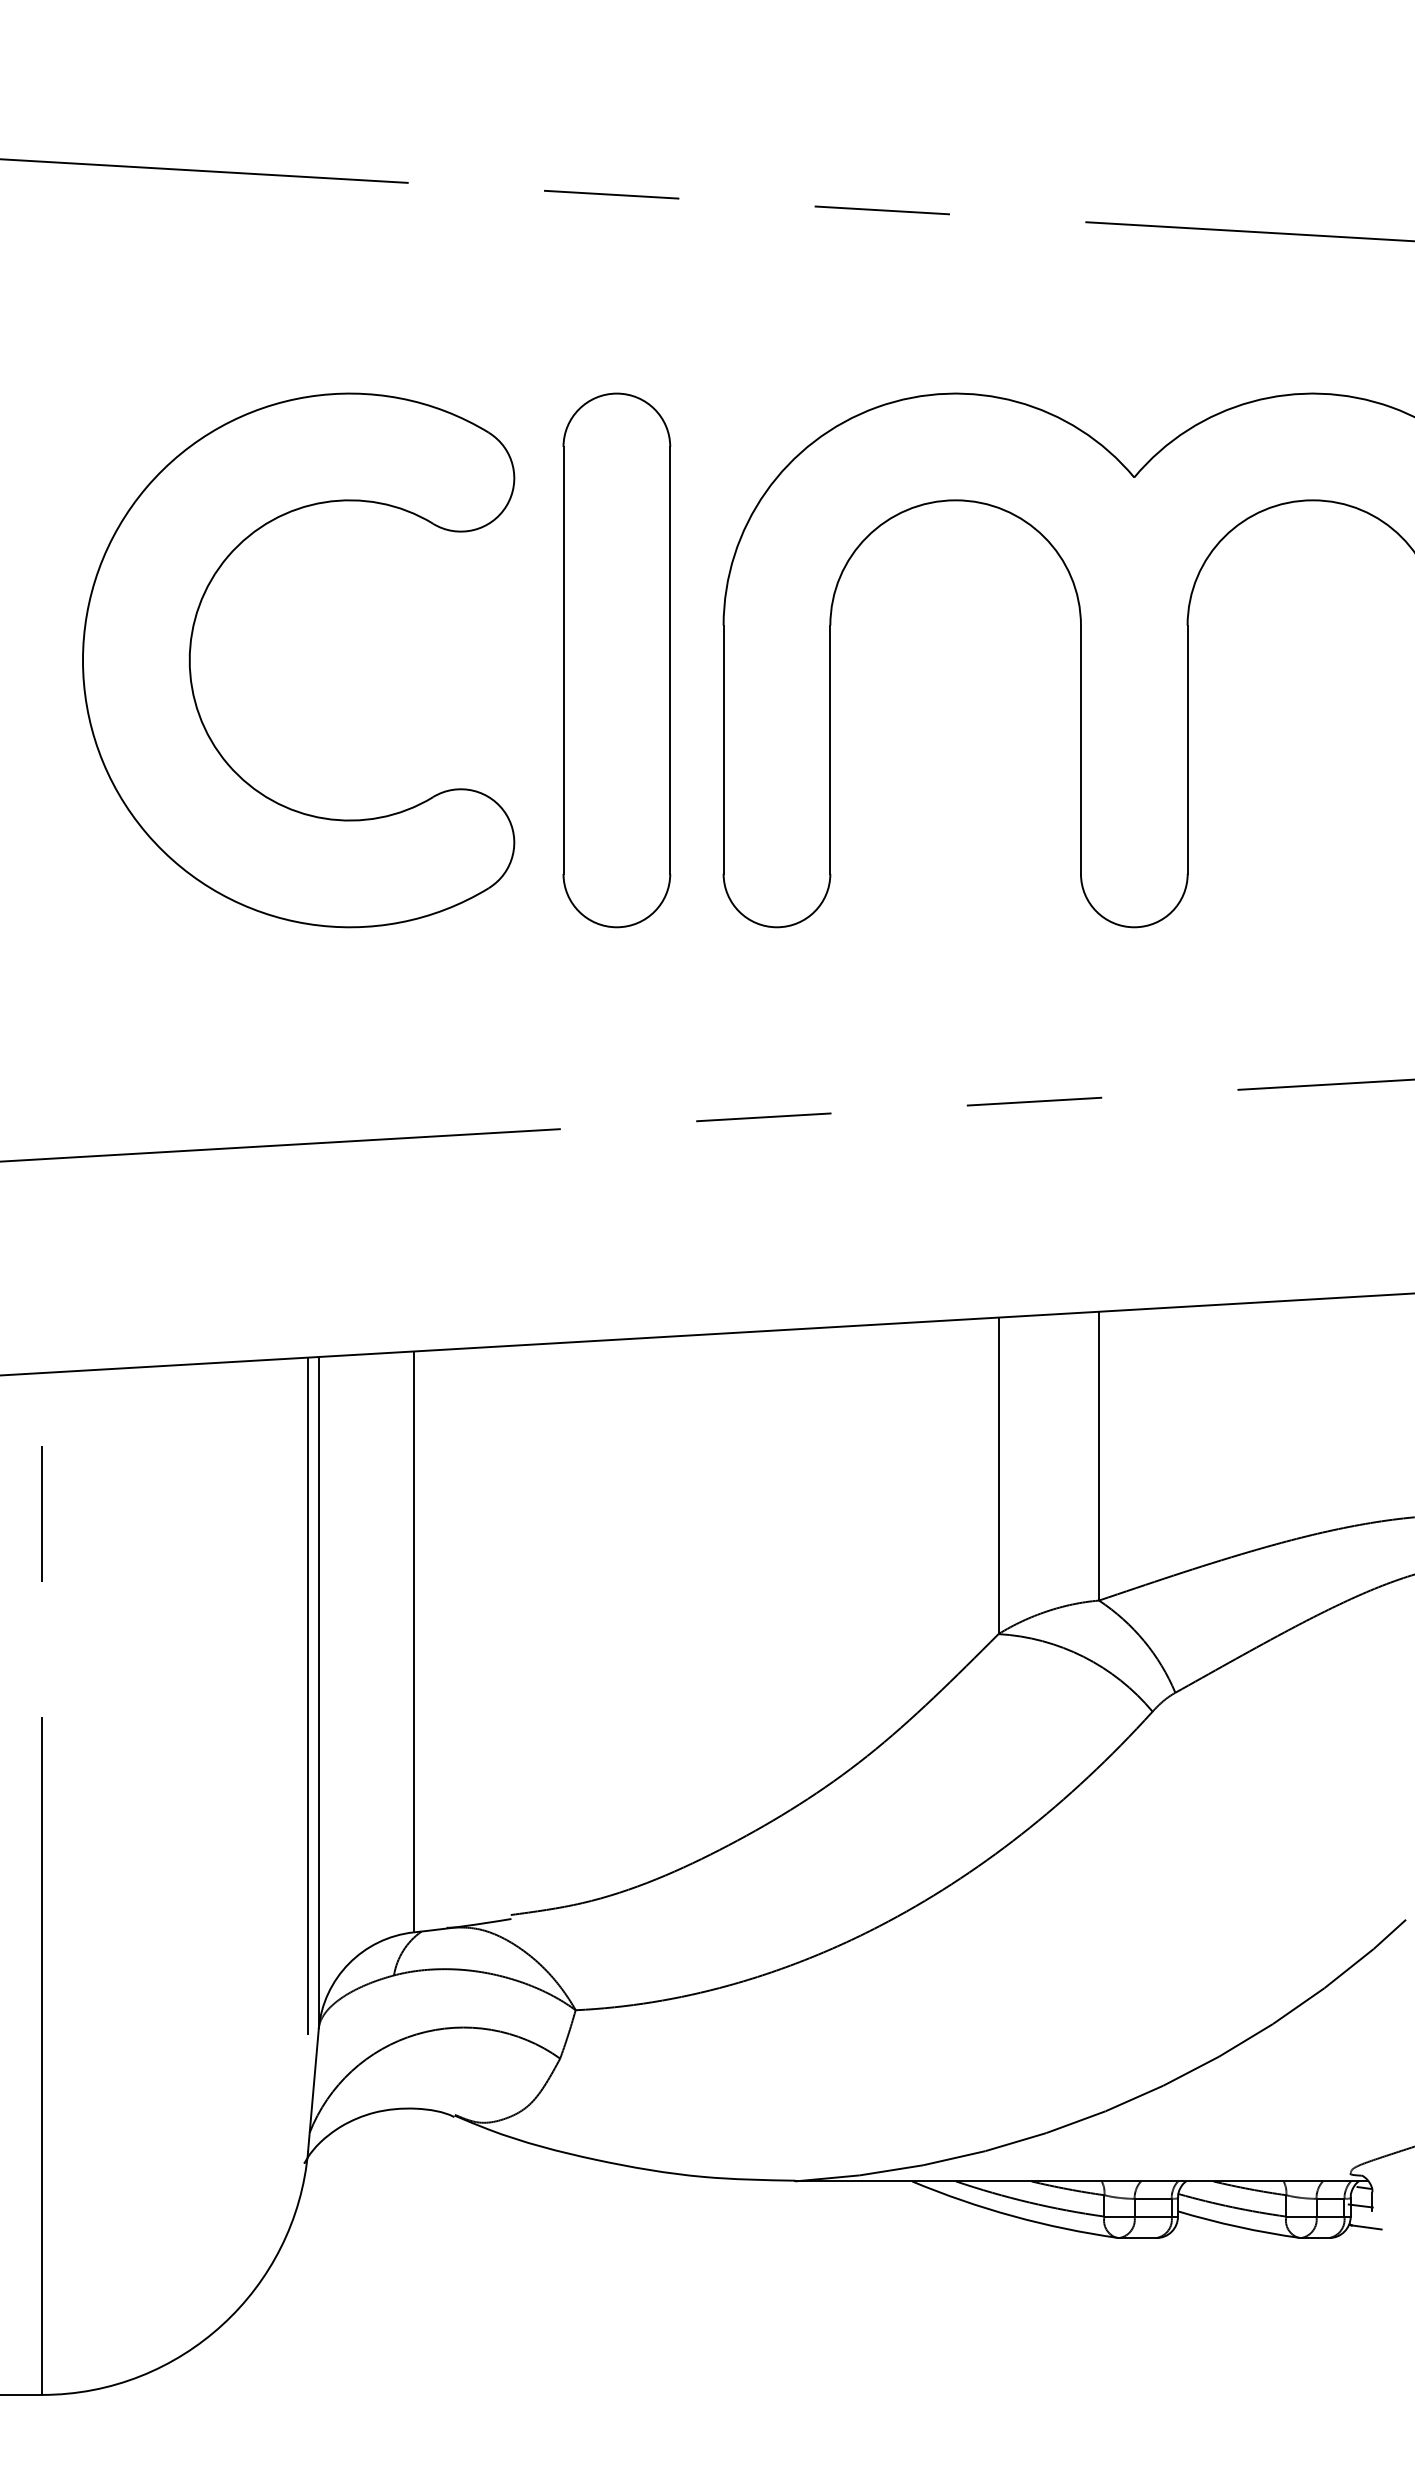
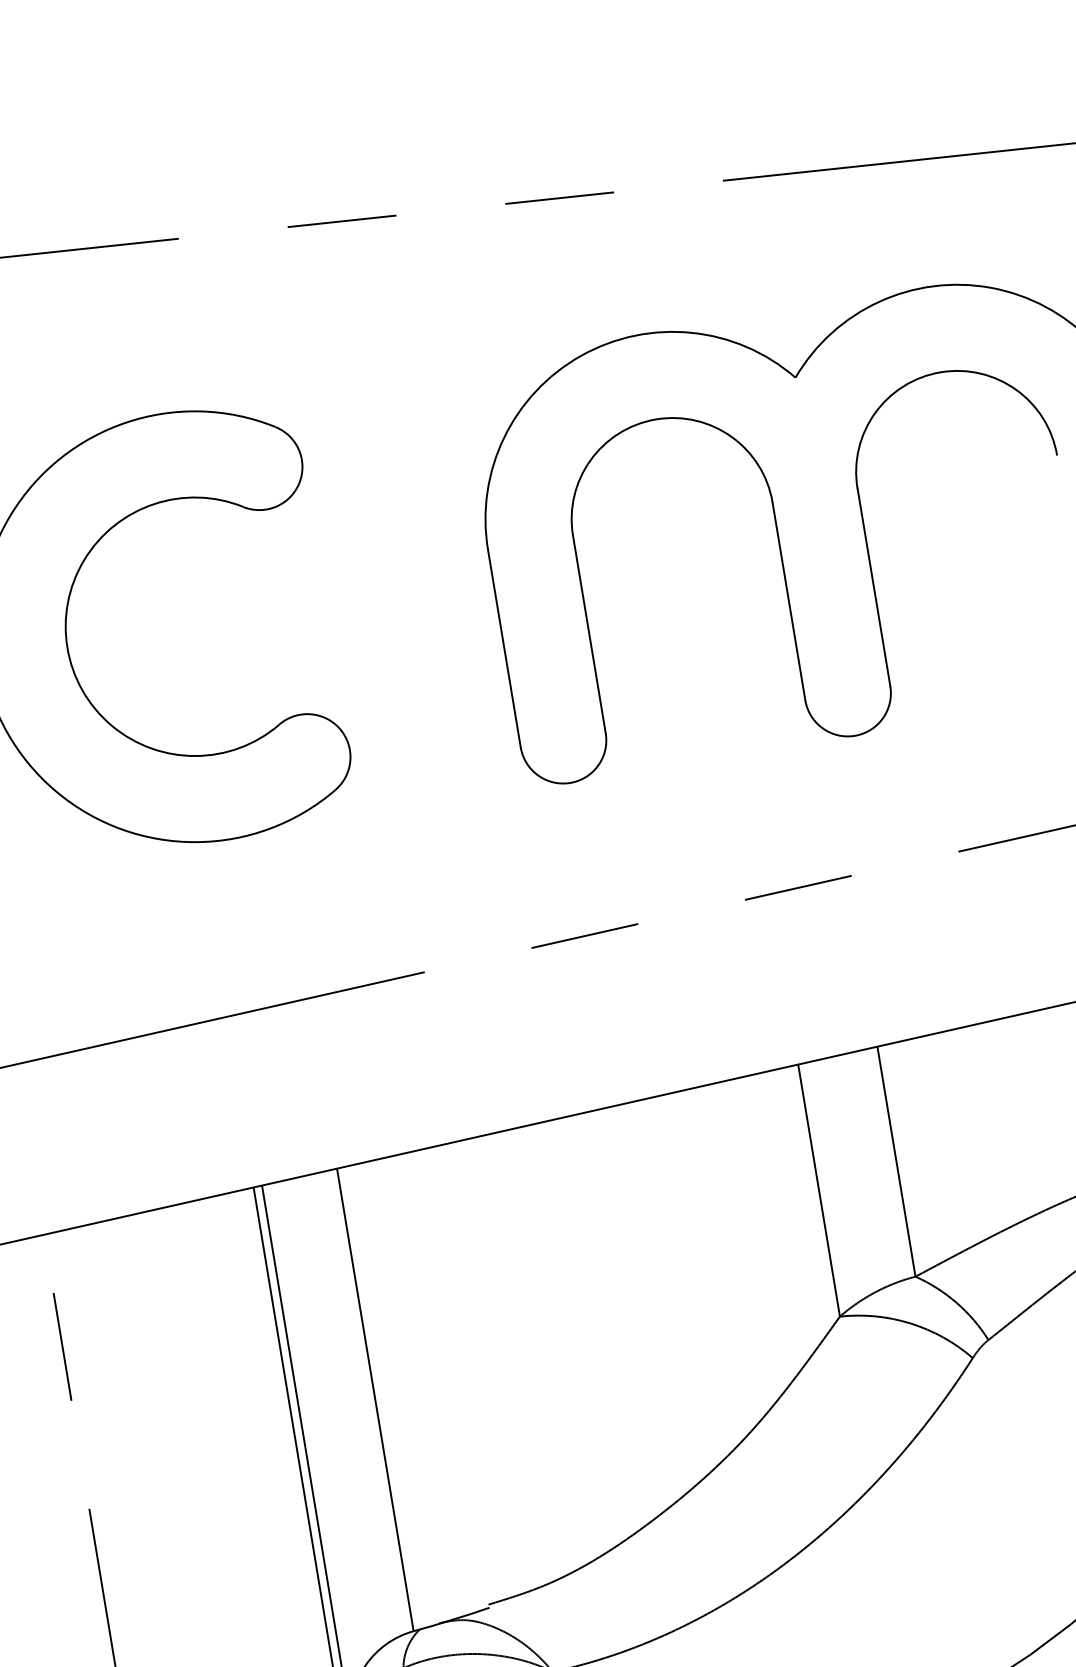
part: (616, 660) -> (407, 591), removed

